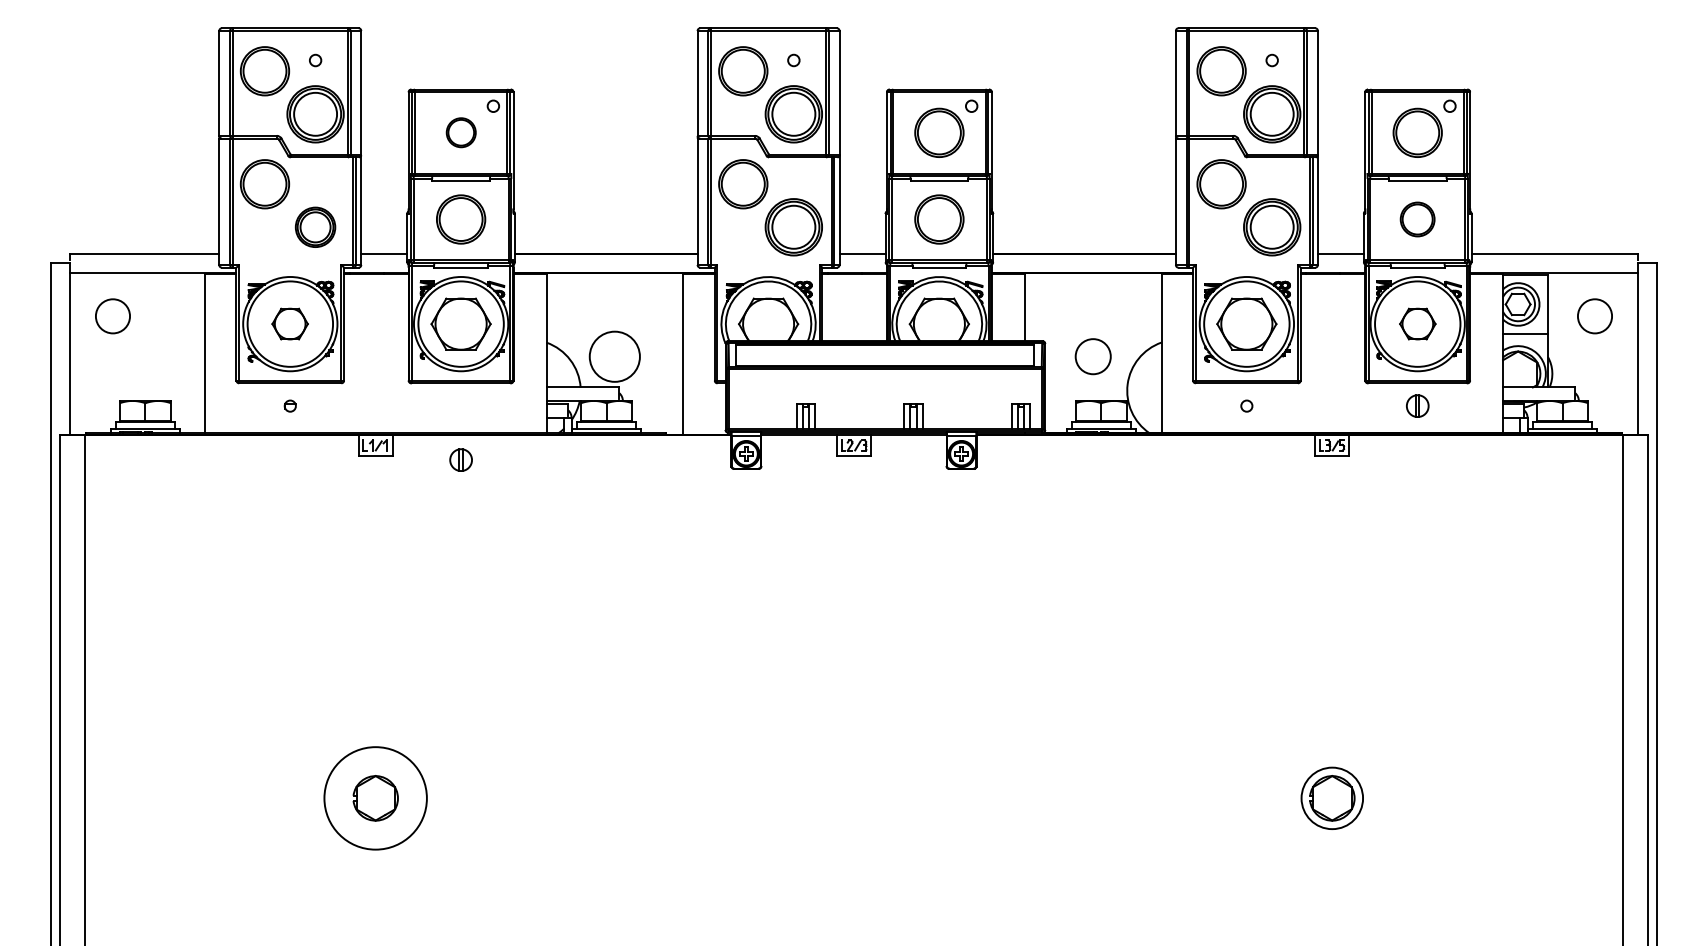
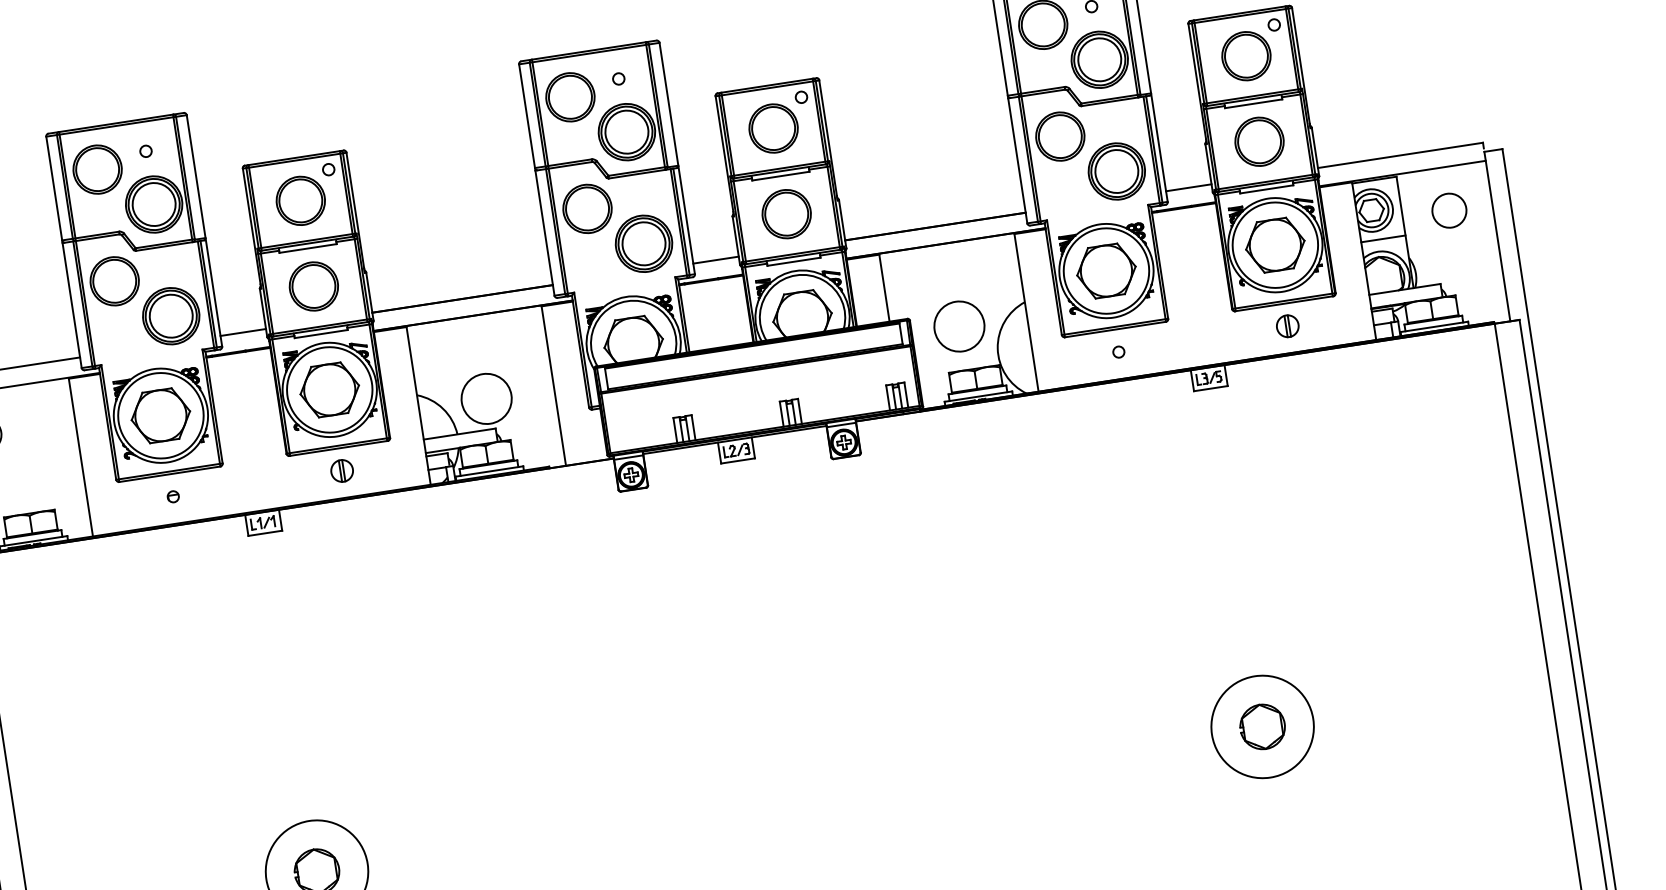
part: (461, 132) -> (301, 200), size x1.67
part: (1417, 219) -> (1259, 141), size x1.43
part: (315, 227) -> (171, 316), size x1.43
part: (289, 323) -> (160, 415), size x1.67
part: (1417, 323) -> (1275, 244), size x1.67
circle: (1093, 356) -> (959, 326), size x1.43
part: (460, 459) -> (341, 470), moved
circle: (1332, 798) -> (1262, 727), size x1.67

